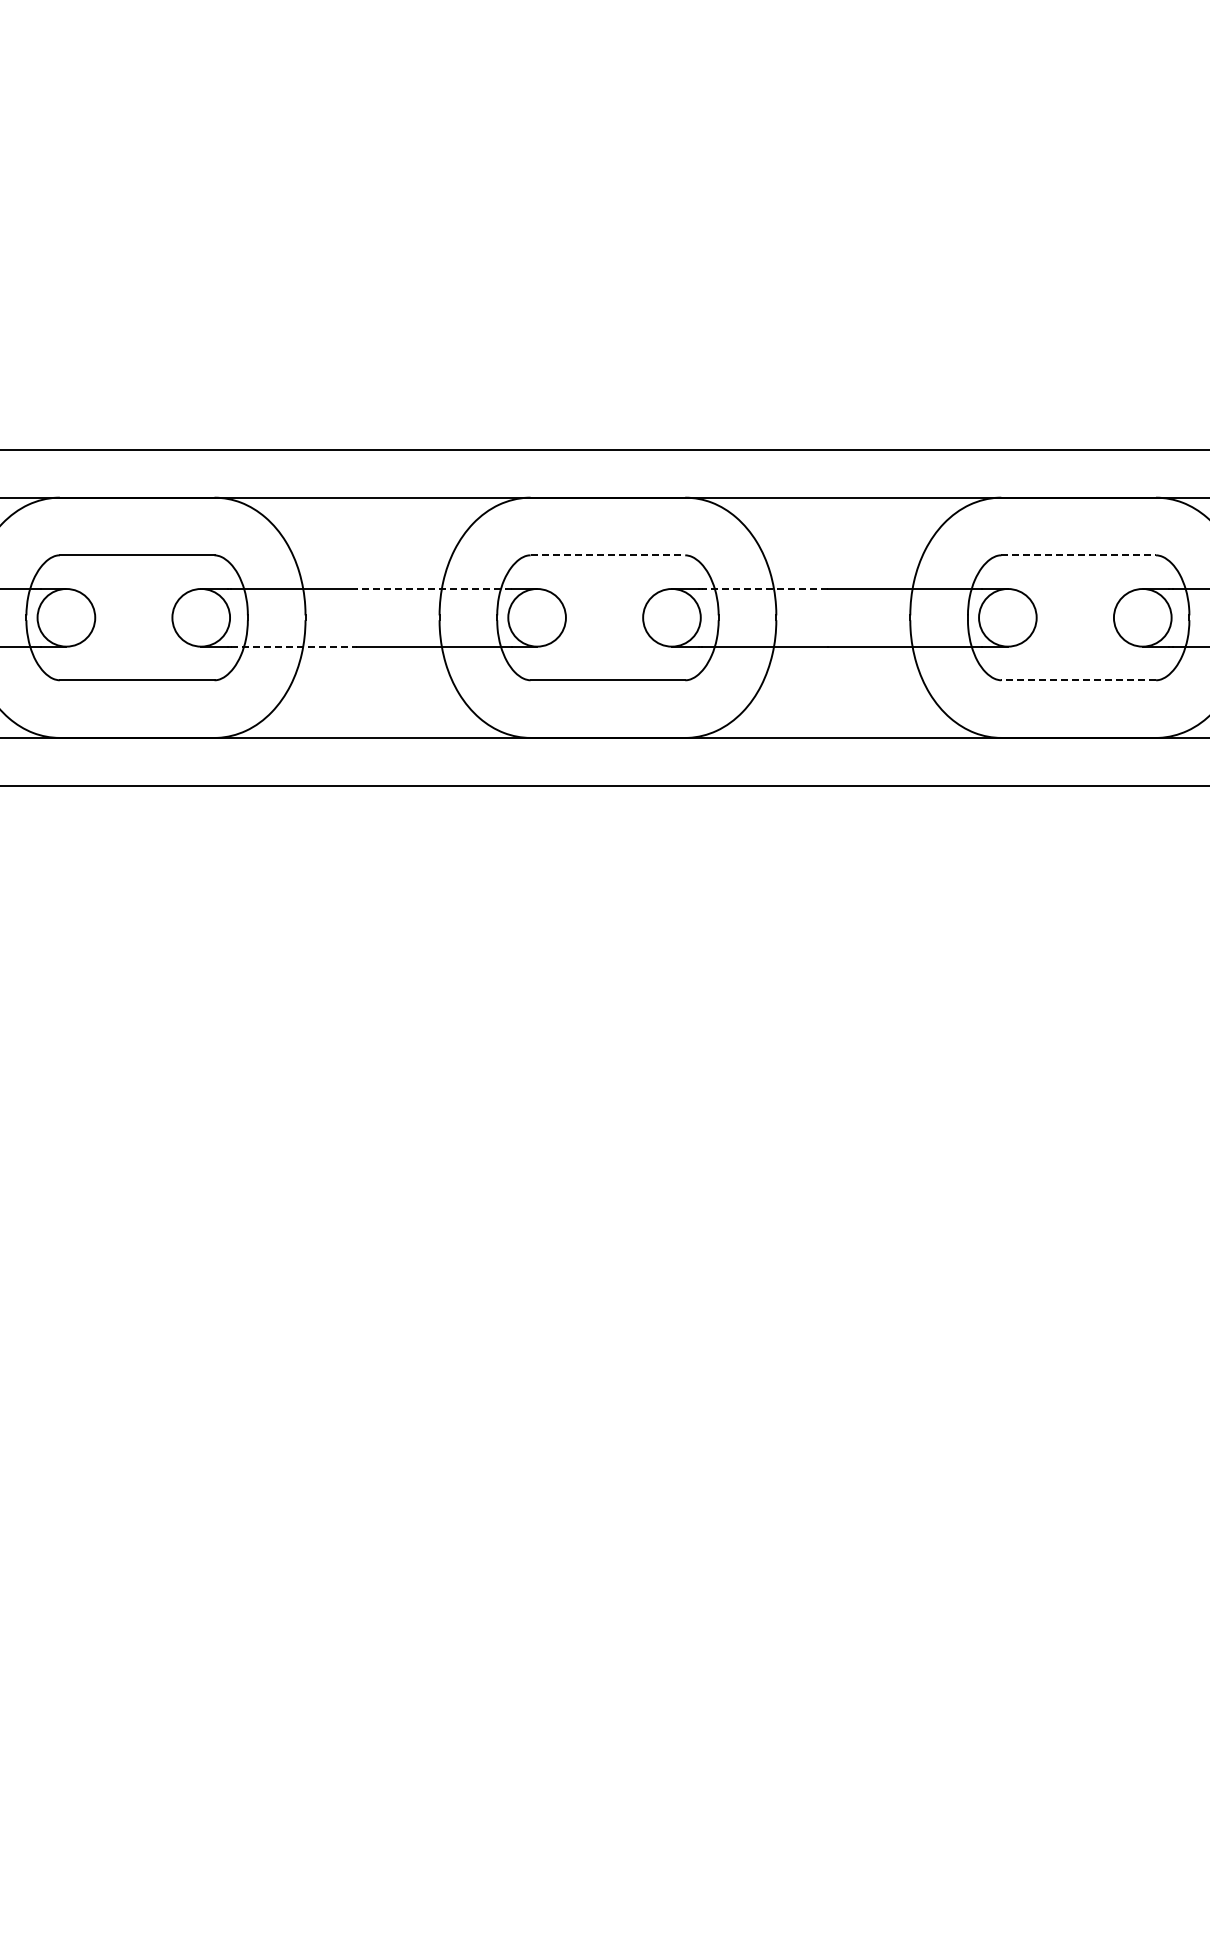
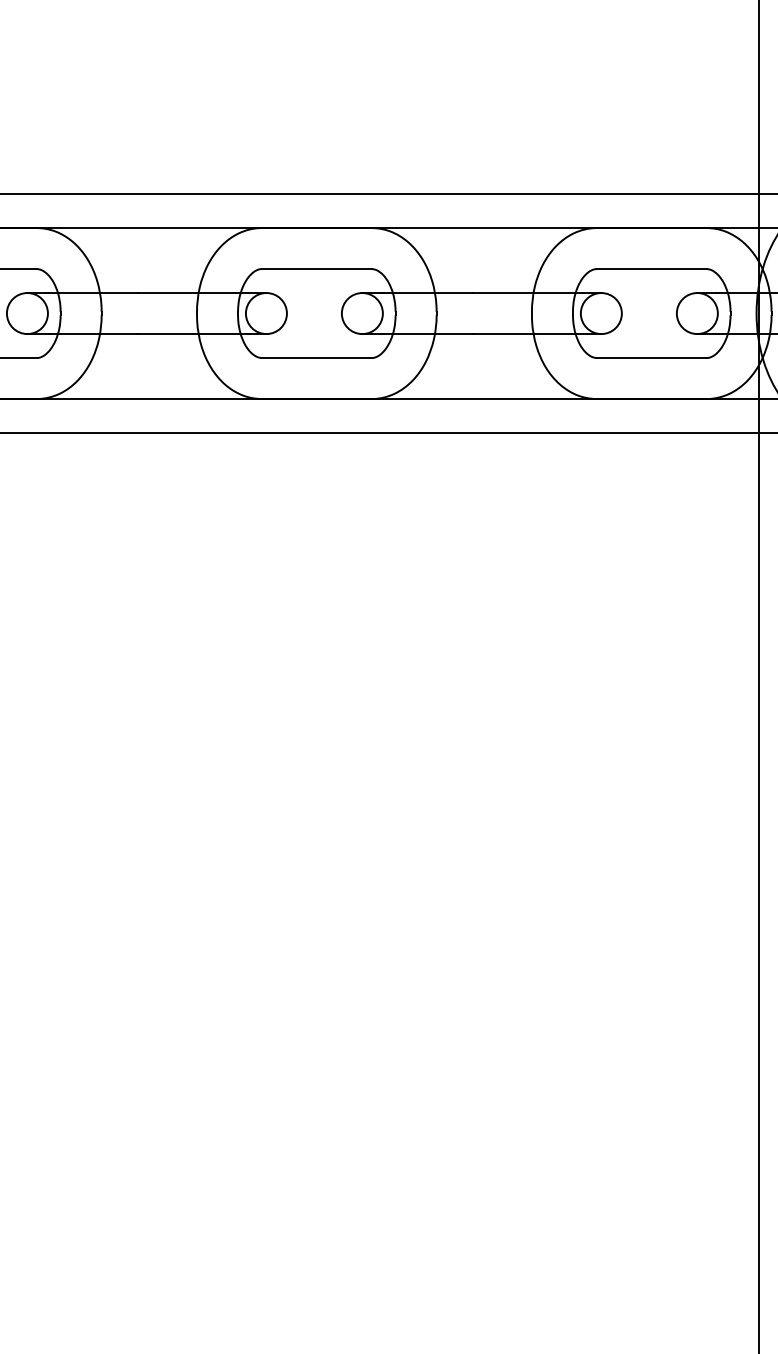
line: (608, 555) -> (317, 269), dashed -> solid
line: (1079, 555) -> (652, 269), dashed -> solid
line: (433, 588) -> (192, 292), dashed -> solid
line: (765, 588) -> (428, 292), dashed -> solid
line: (294, 646) -> (93, 333), dashed -> solid
line: (1078, 680) -> (651, 358), dashed -> solid

